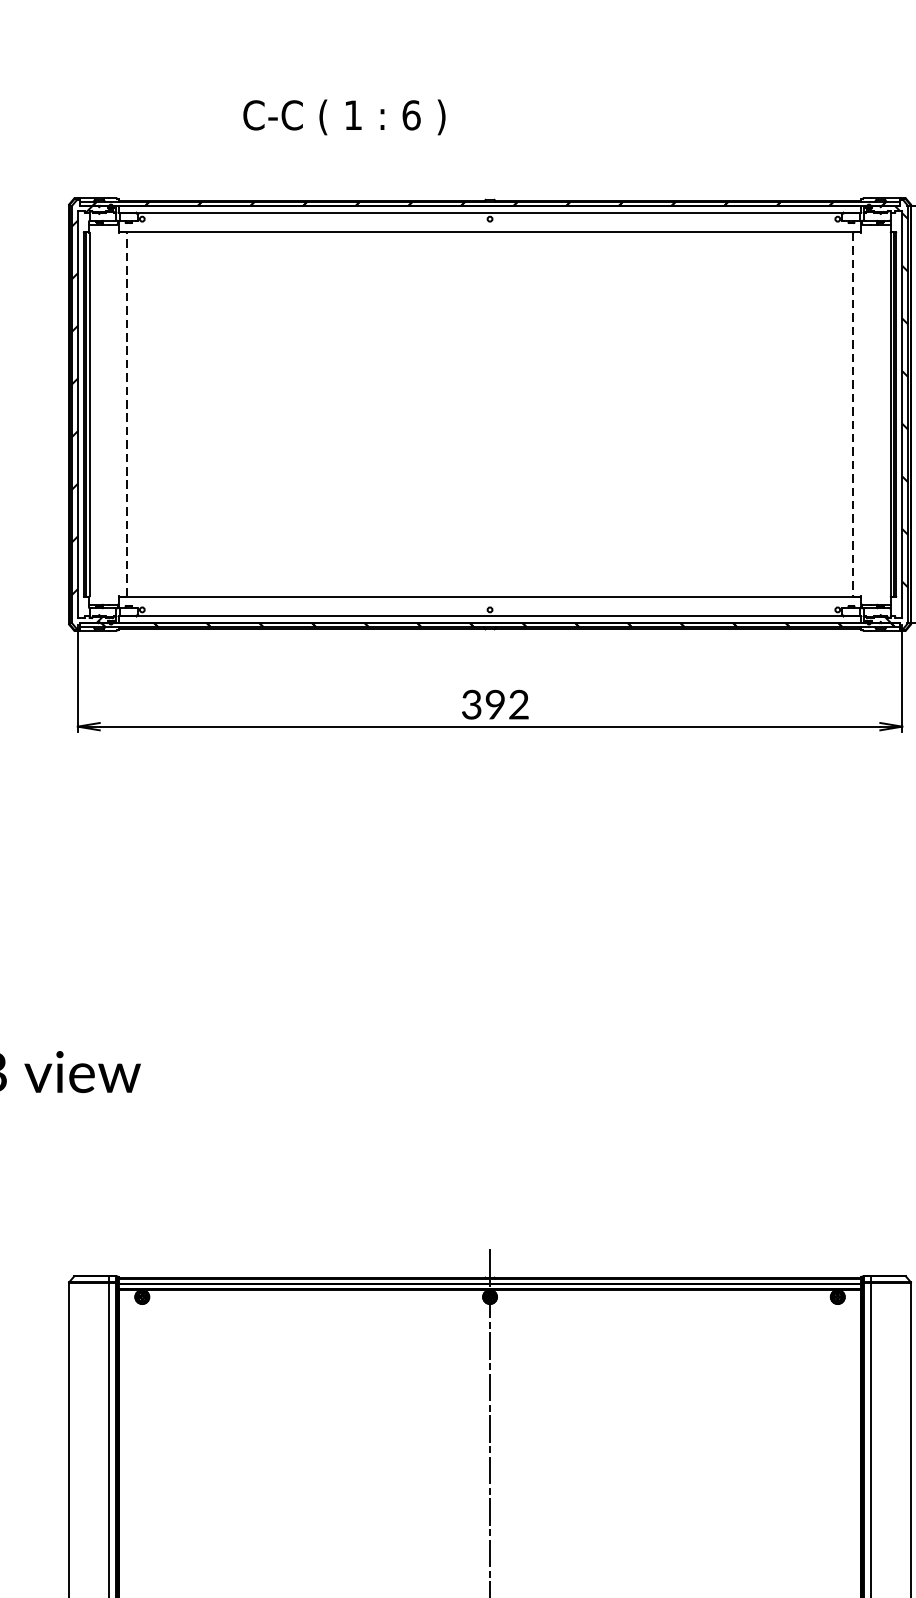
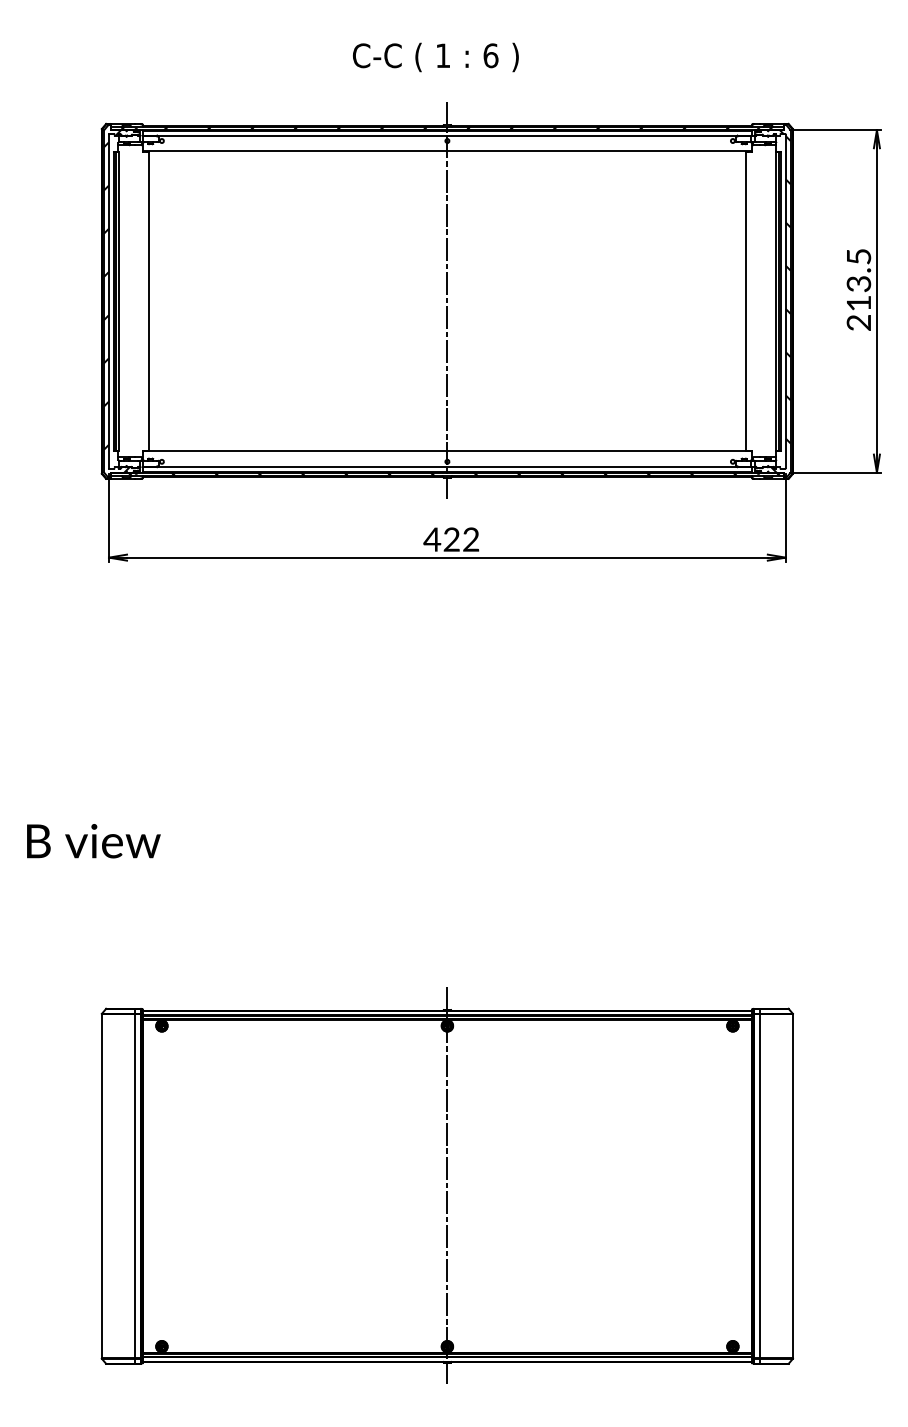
text: (343, 117) -> (435, 57), moved
line: (127, 413) -> (149, 300), dashed -> solid
line: (490, 414) -> (447, 301), added
line: (853, 414) -> (745, 301), dashed -> solid
text: (482, 704) -> (441, 539), 392 -> 422

